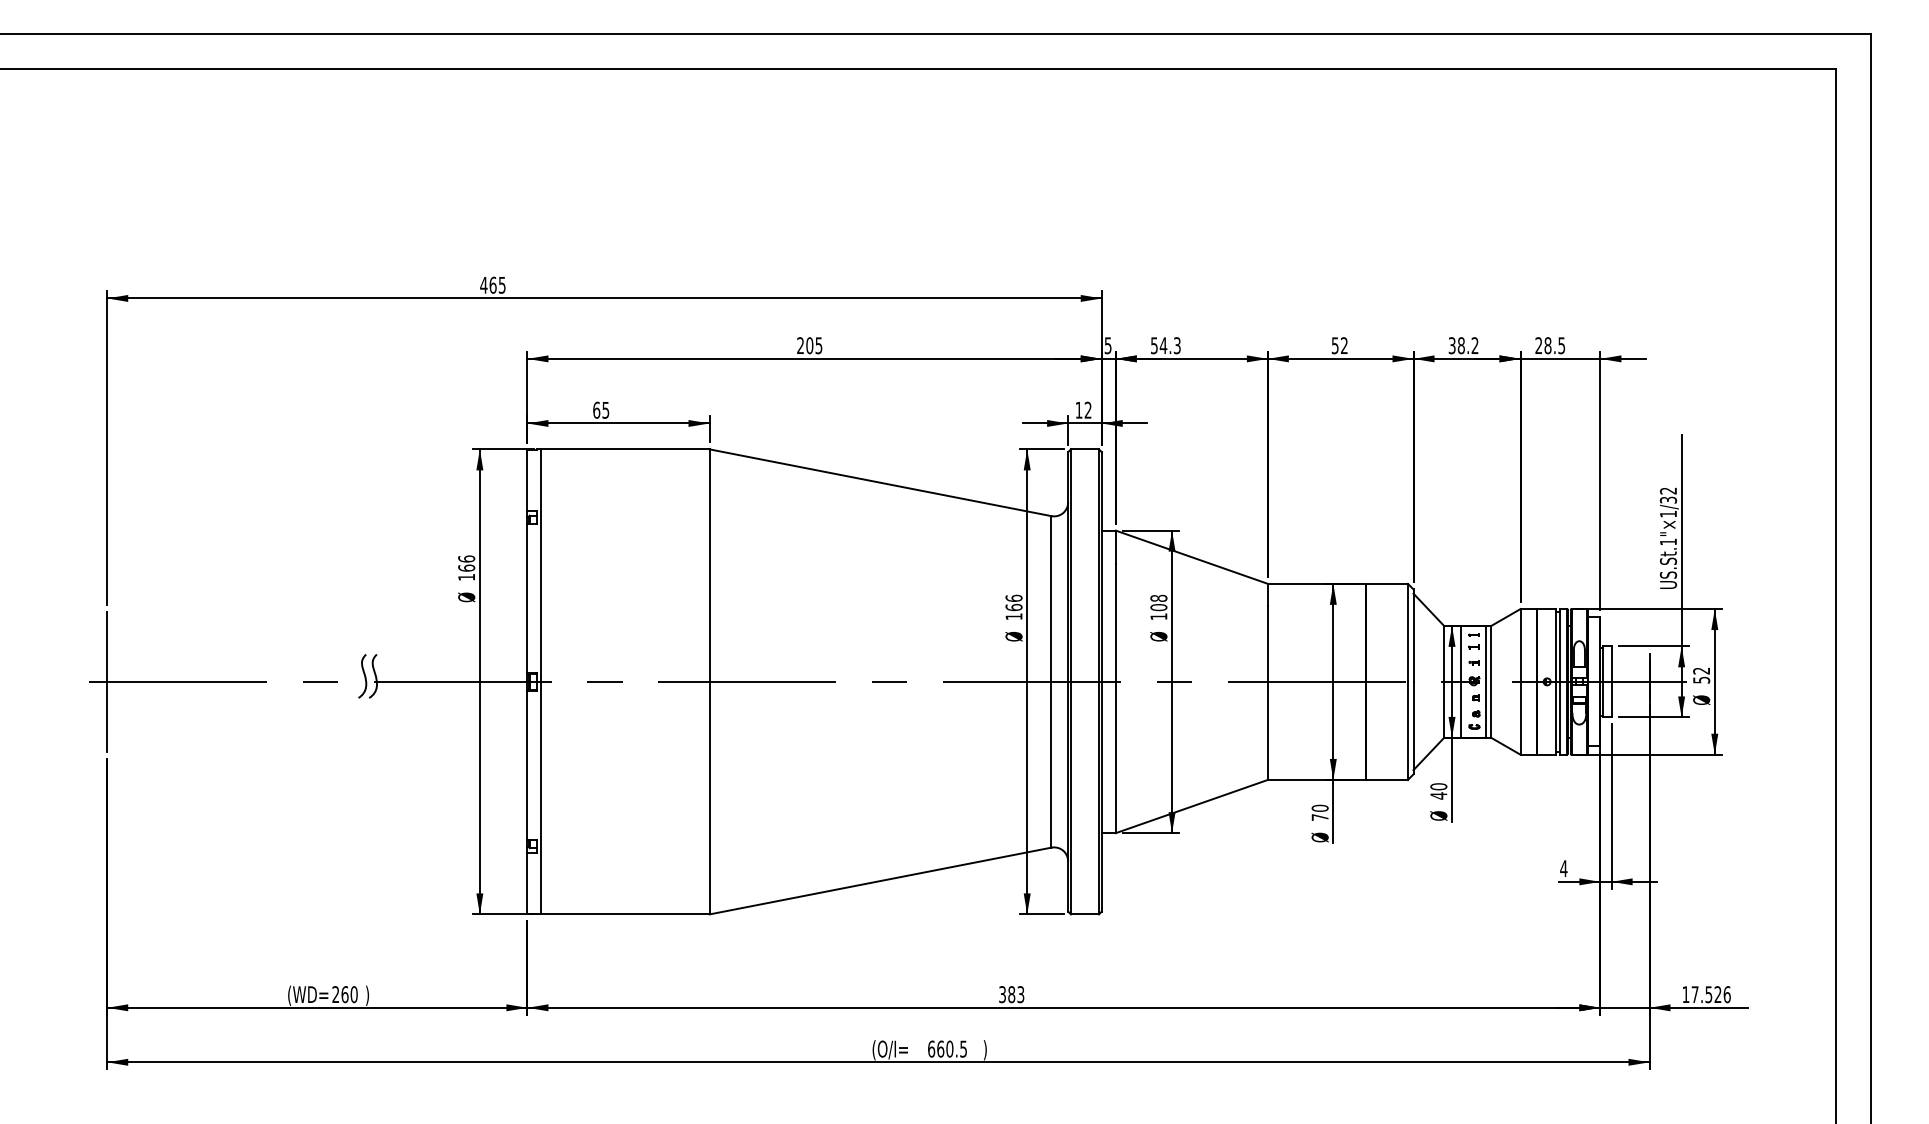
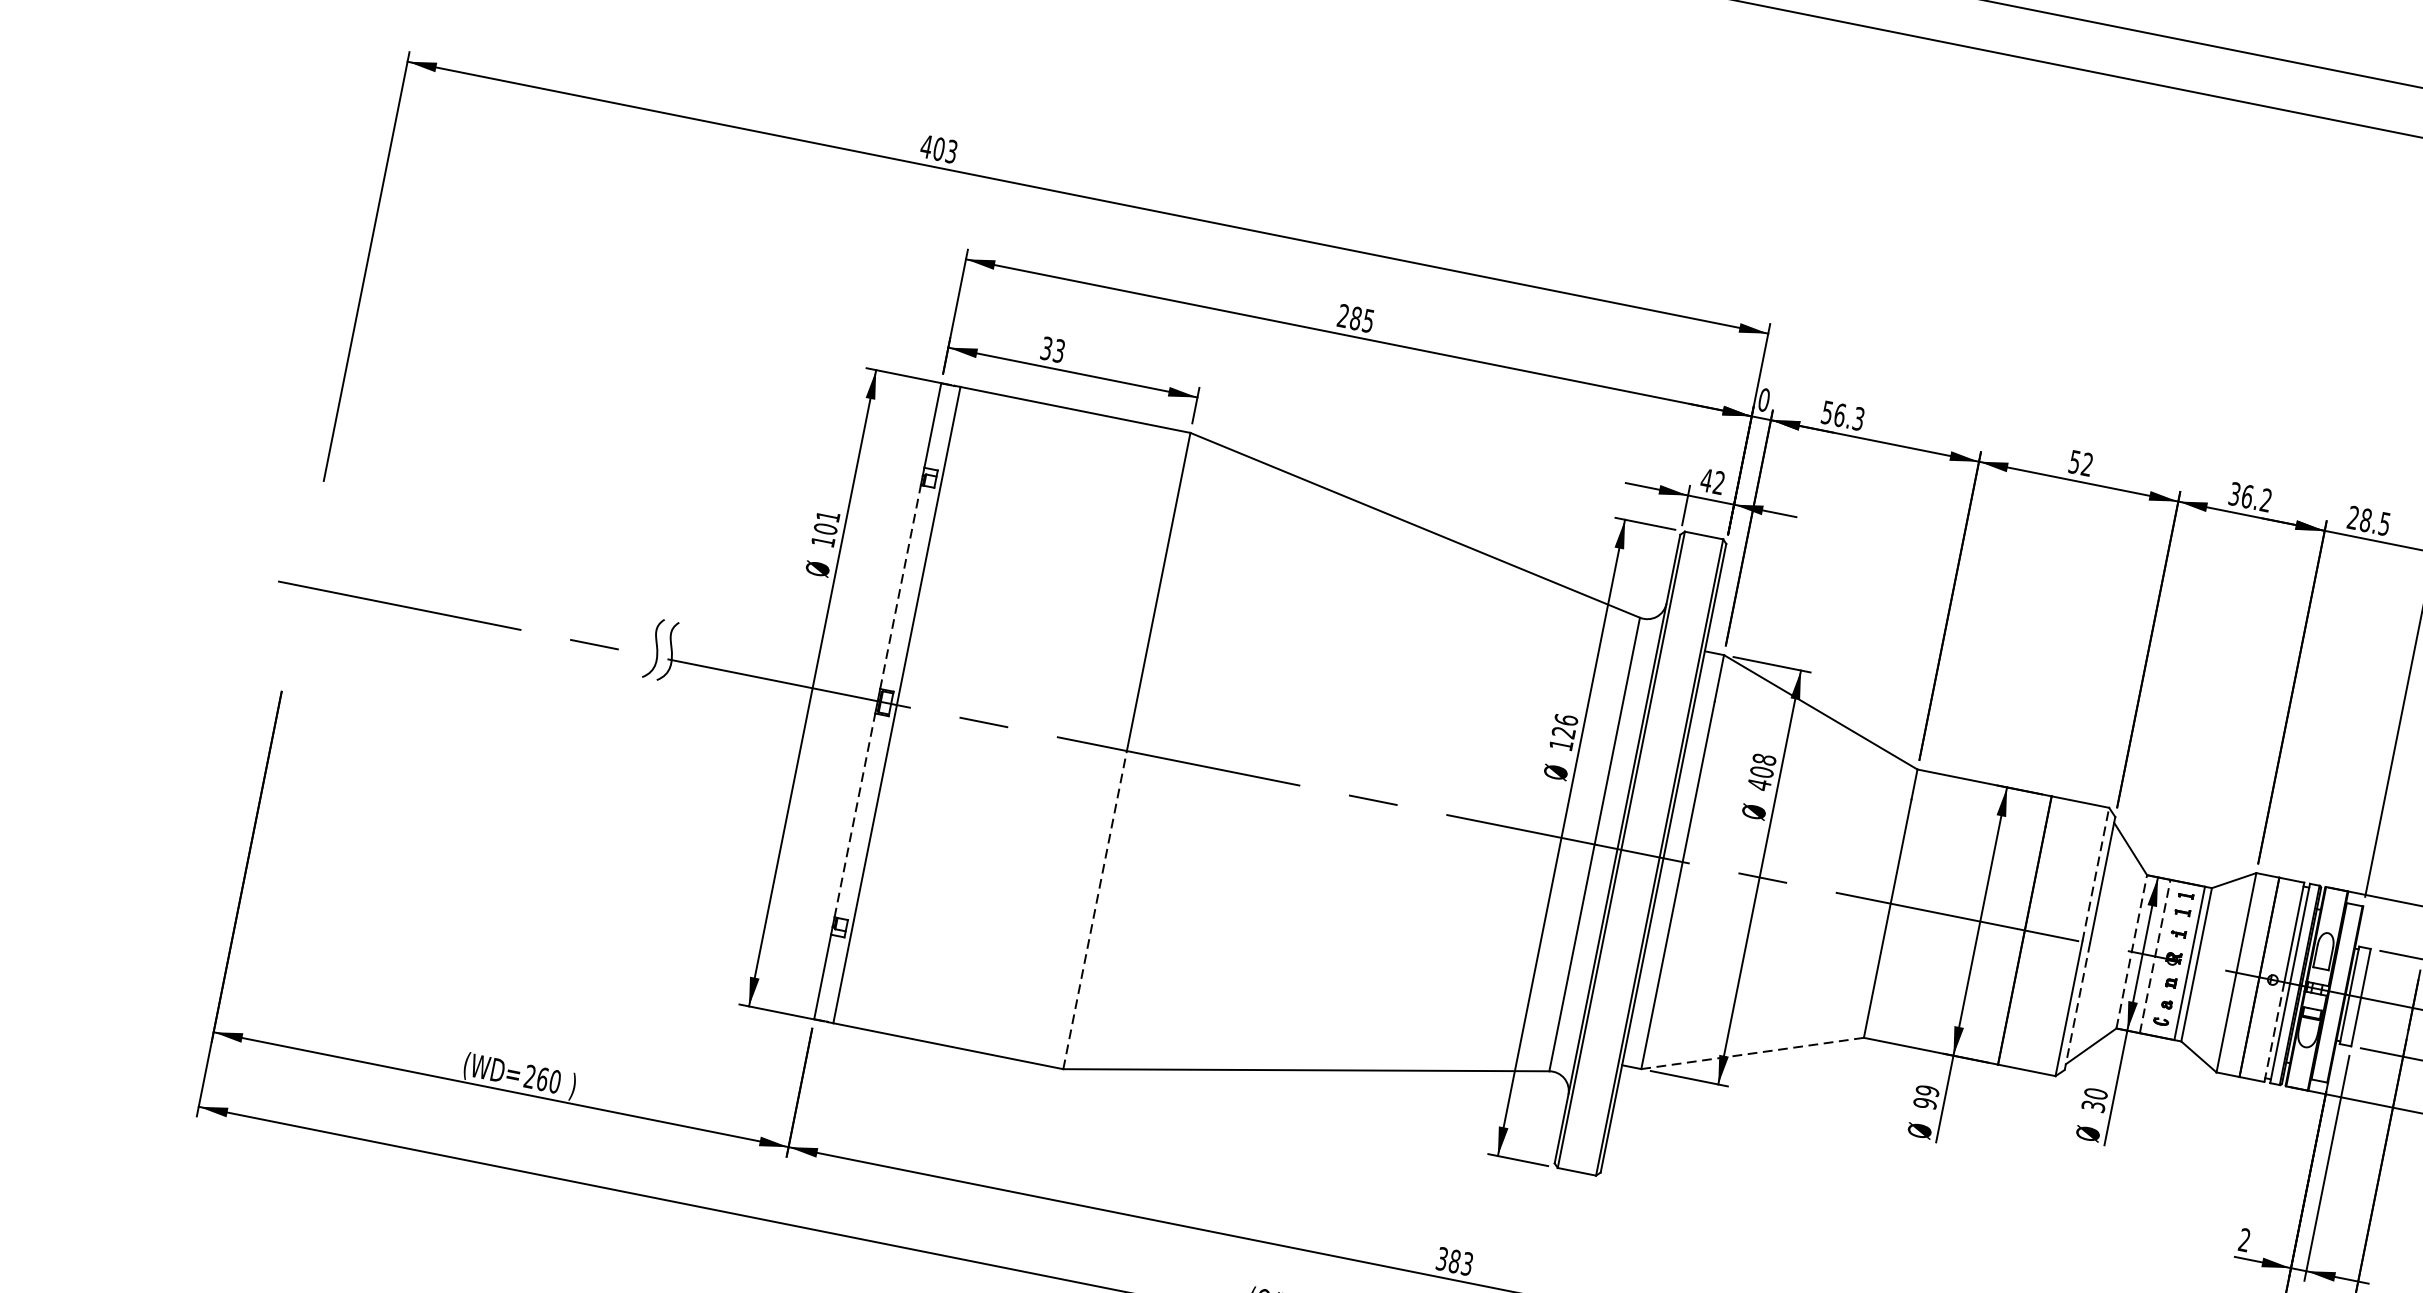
text: (497, 284) -> (945, 149), 465 -> 403
text: (809, 345) -> (1355, 318), 205 -> 285
text: (1107, 345) -> (1763, 399), 5 -> 0
text: (1163, 345) -> (1839, 414), 54.3 -> 56.3
text: (1460, 345) -> (2246, 496), 38.2 -> 36.2
text: (601, 409) -> (1053, 348), 65 -> 33
text: (1078, 410) -> (1705, 480), 12 -> 42
text: (466, 563) -> (826, 522), 166 -> 101
line: (527, 597) -> (900, 585), solid -> dashed
text: (1013, 607) -> (1563, 732), 166 -> 126
text: (1158, 616) -> (1758, 784), 108 -> 408
line: (1407, 632) -> (2095, 874), solid -> dashed
line: (107, 681) -> (303, 585), removed
line: (1444, 681) -> (2132, 951), solid -> dashed
line: (1461, 681) -> (2155, 956), solid -> dashed
line: (1555, 717) -> (2274, 1031), solid -> dashed
line: (1413, 728) -> (2077, 1007), solid -> dashed
line: (527, 764) -> (855, 814), solid -> dashed
text: (1438, 795) -> (2093, 1105), 40 -> 30
line: (709, 797) -> (1095, 909), solid -> dashed
line: (1191, 806) -> (1752, 1053), solid -> dashed
text: (1319, 812) -> (1925, 1096), 70 -> 99
text: (1563, 868) -> (2244, 1239), 4 -> 2

